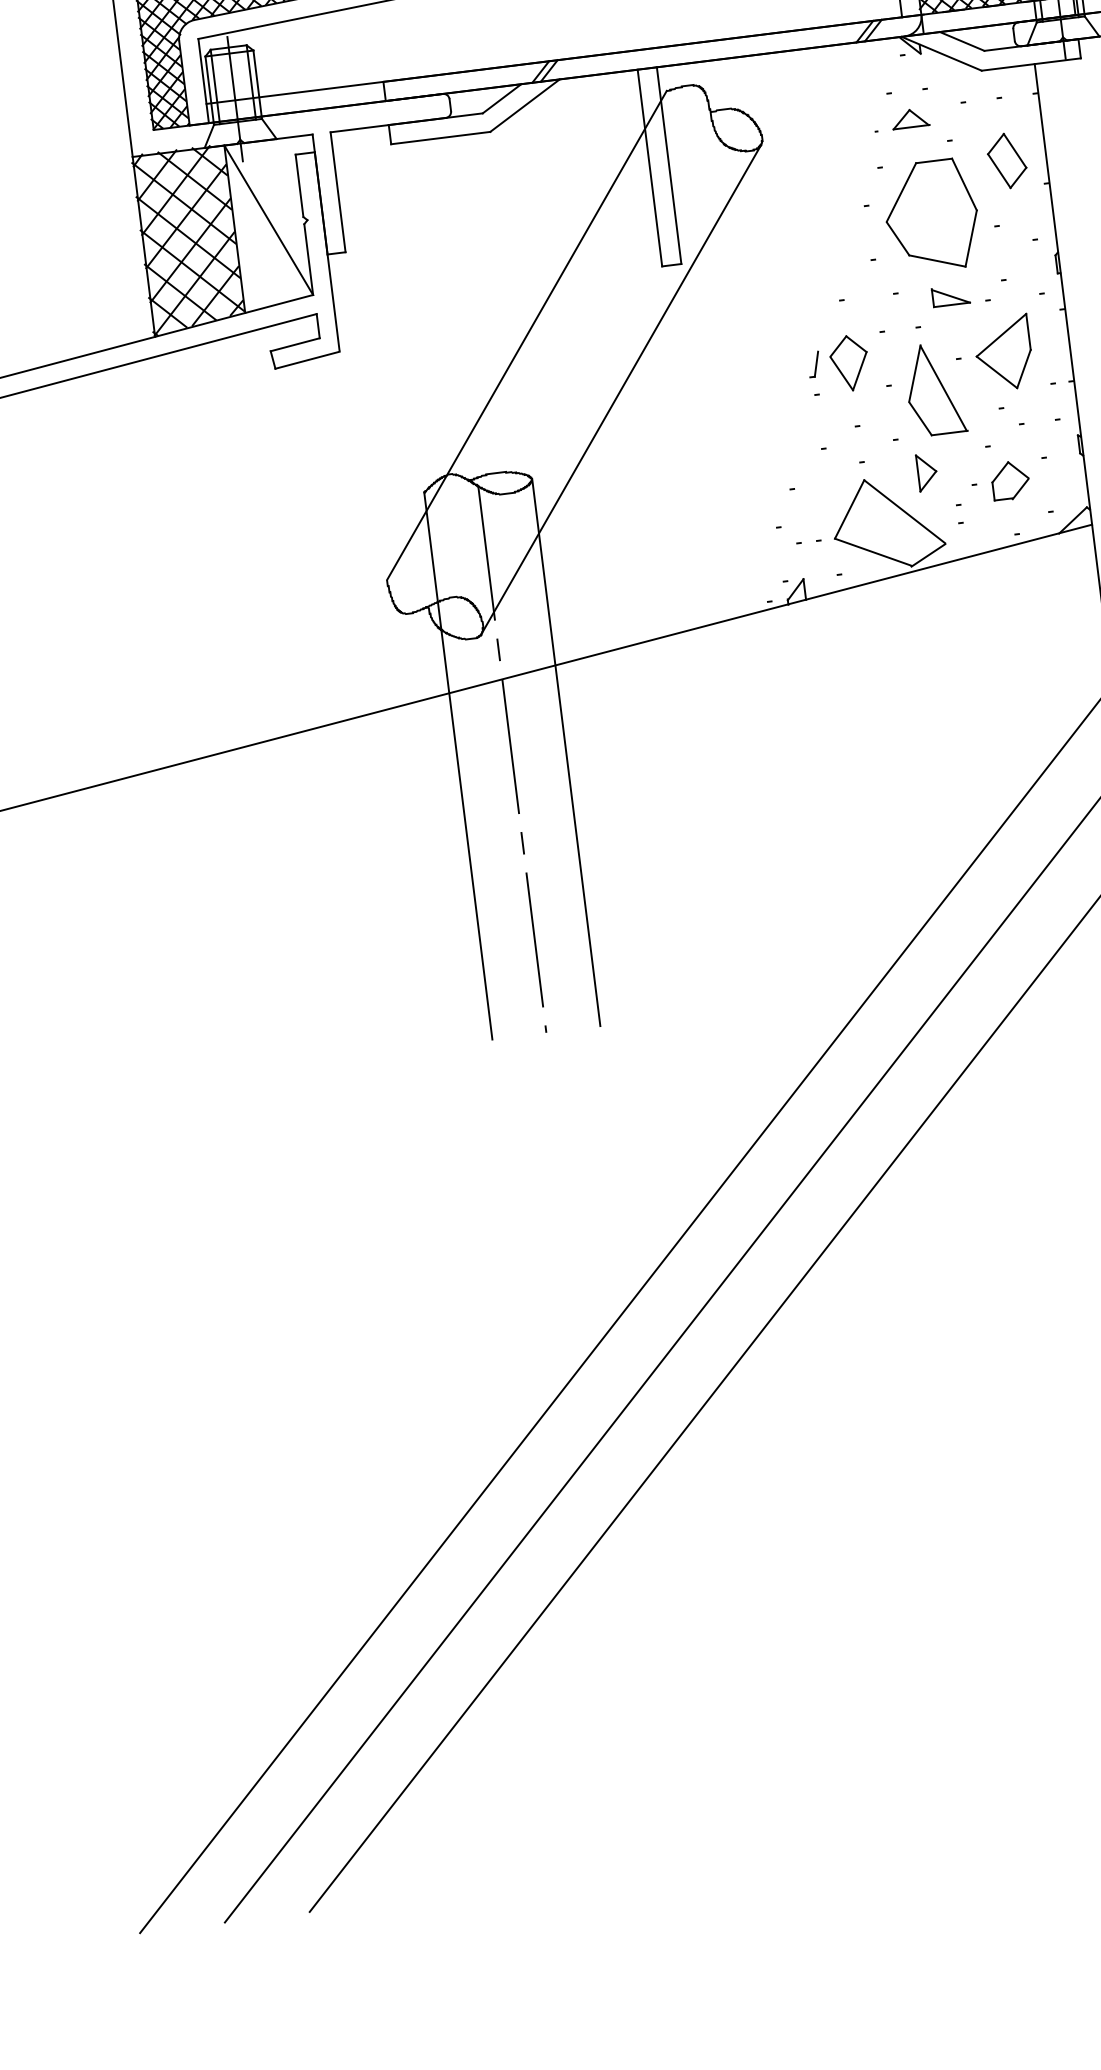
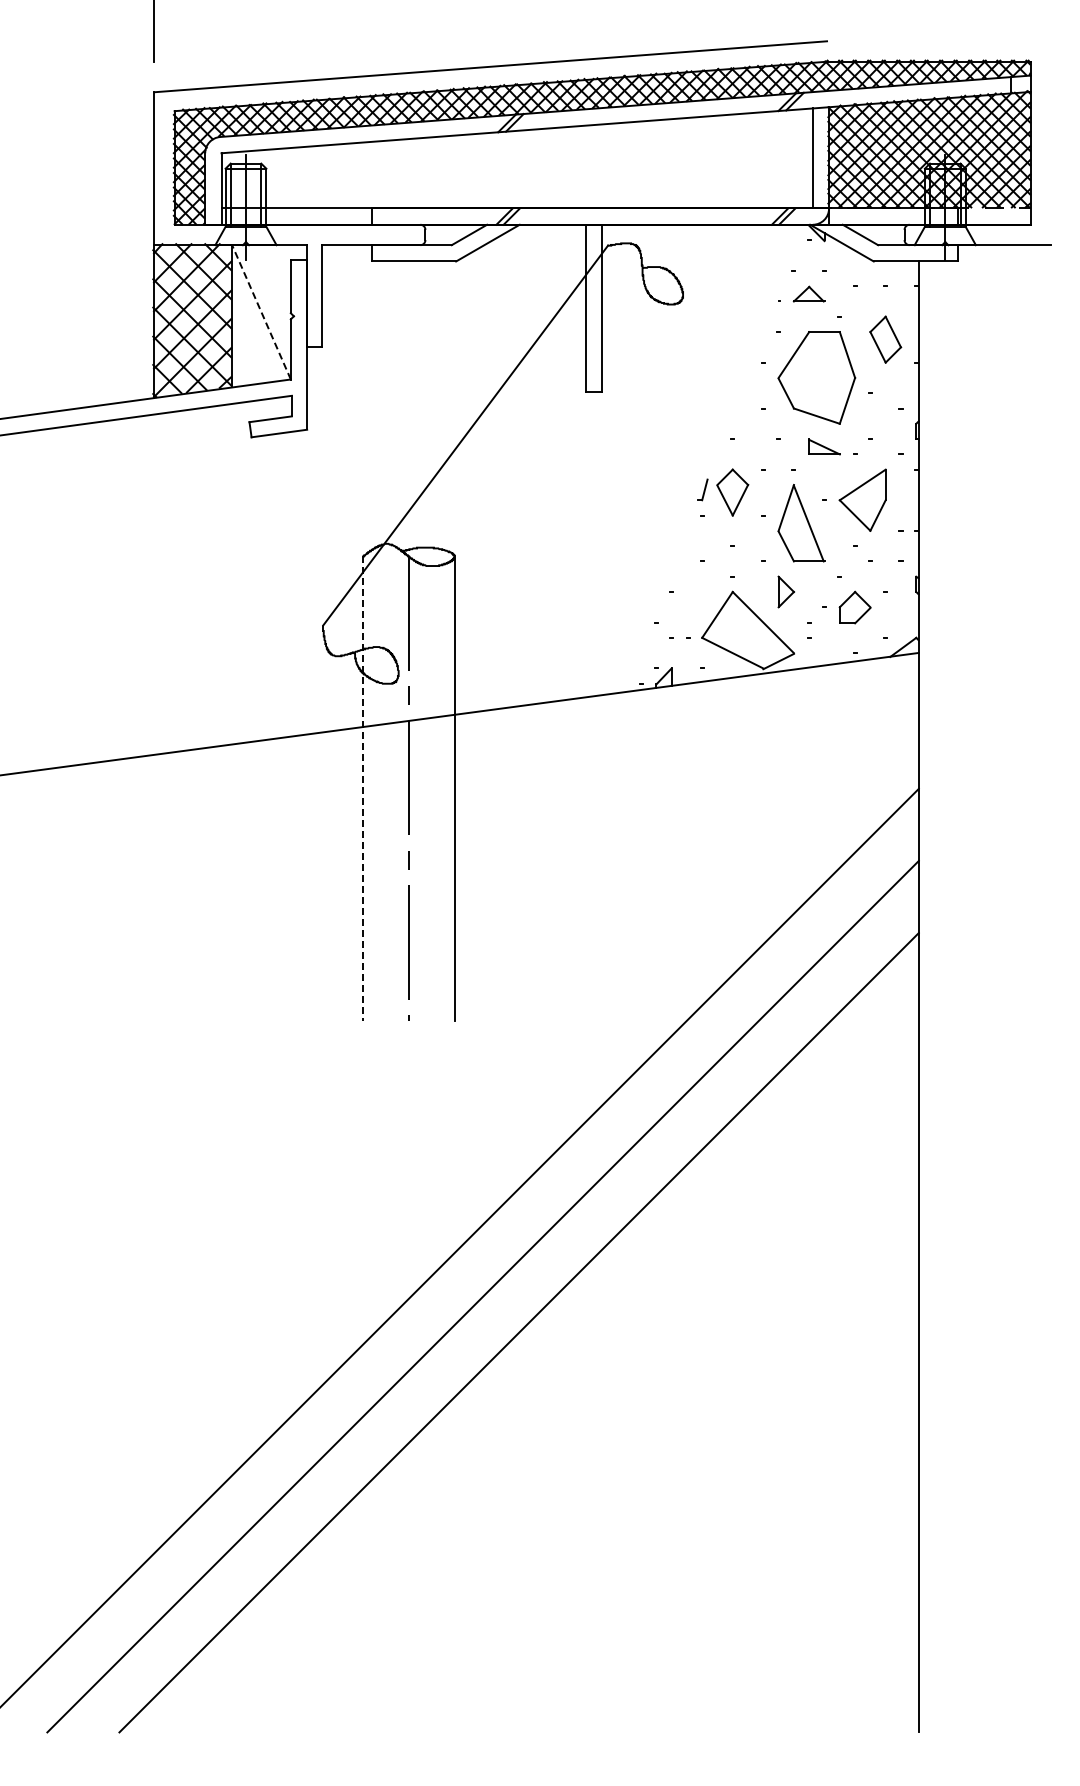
line: (268, 219) -> (261, 311), solid -> dashed
line: (620, 389) -> (538, 490), removed
line: (458, 766) -> (363, 789), solid -> dashed

